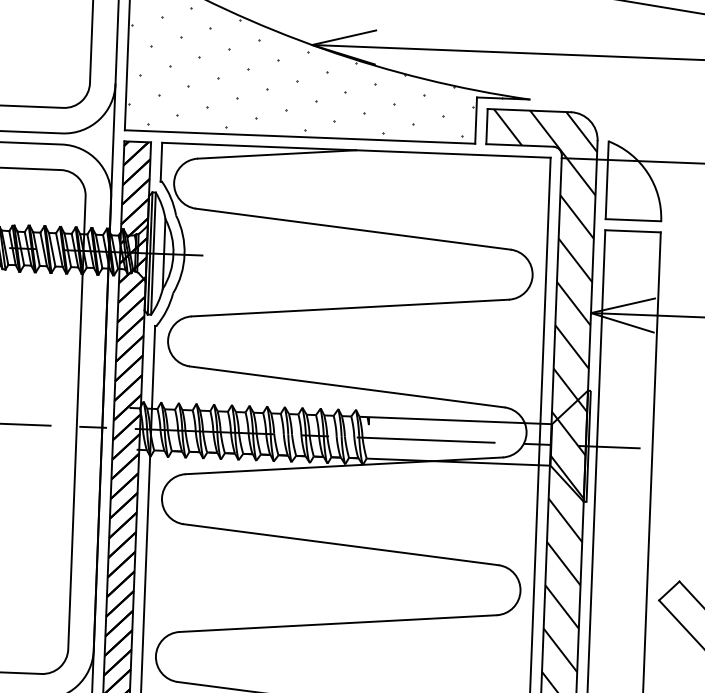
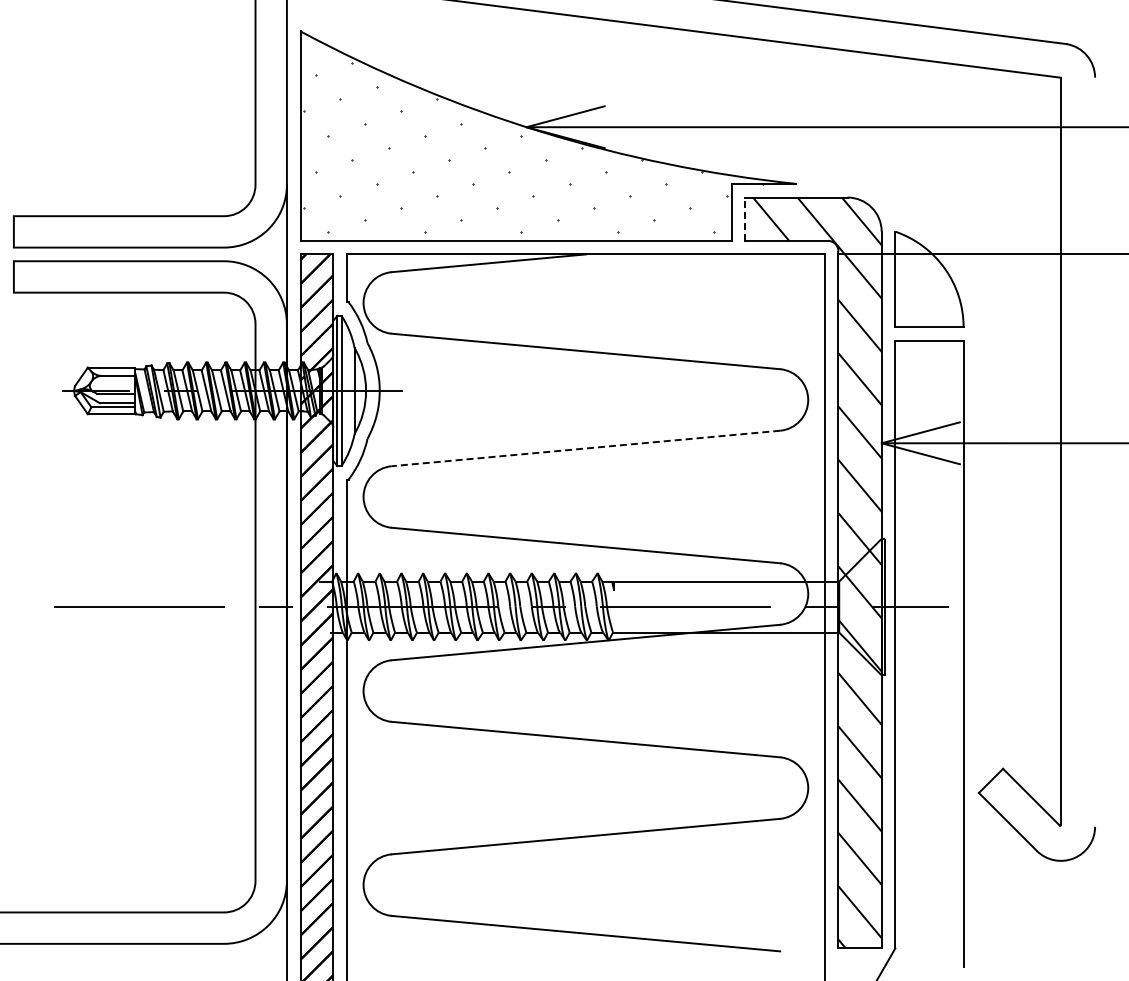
line: (487, 126) -> (745, 219), solid -> dashed
line: (350, 308) -> (585, 448), solid -> dashed

